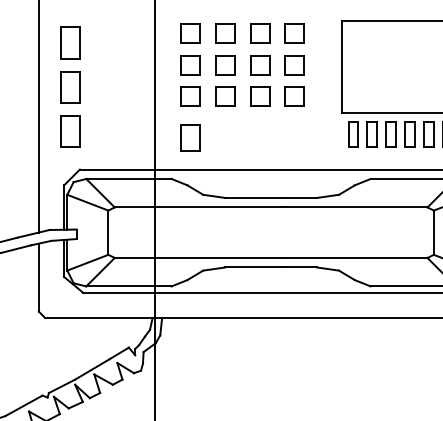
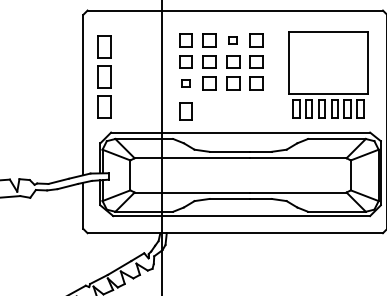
part: (260, 33) -> (233, 40), size x0.6
part: (189, 97) -> (185, 83), size x0.6

